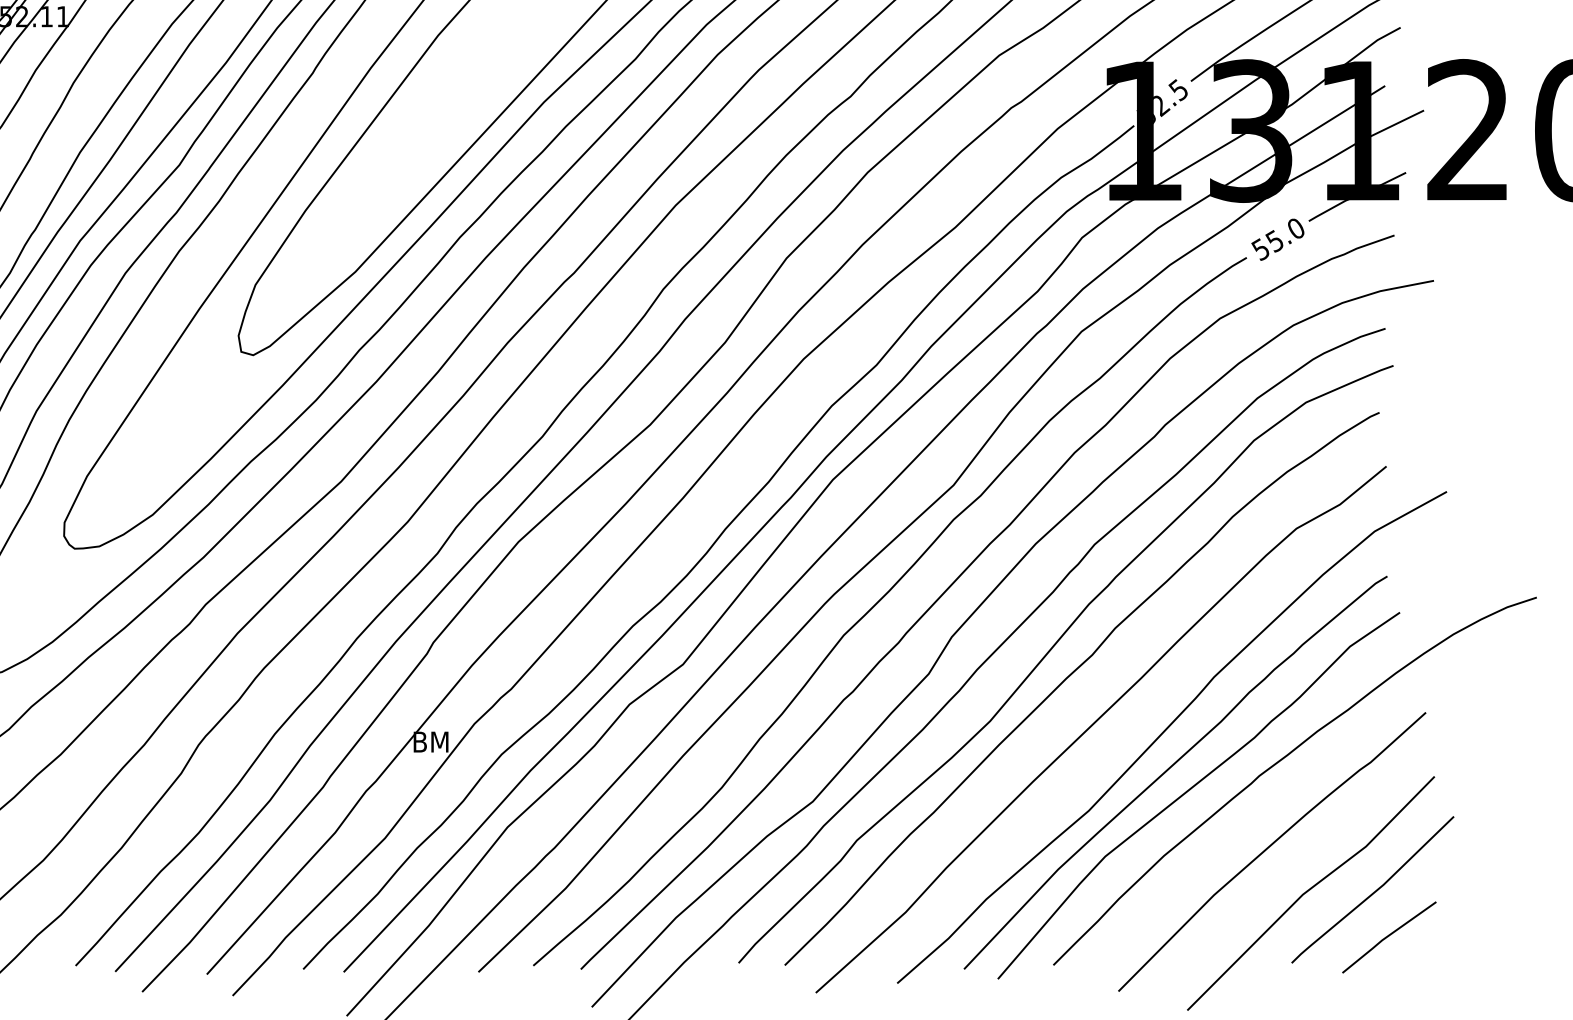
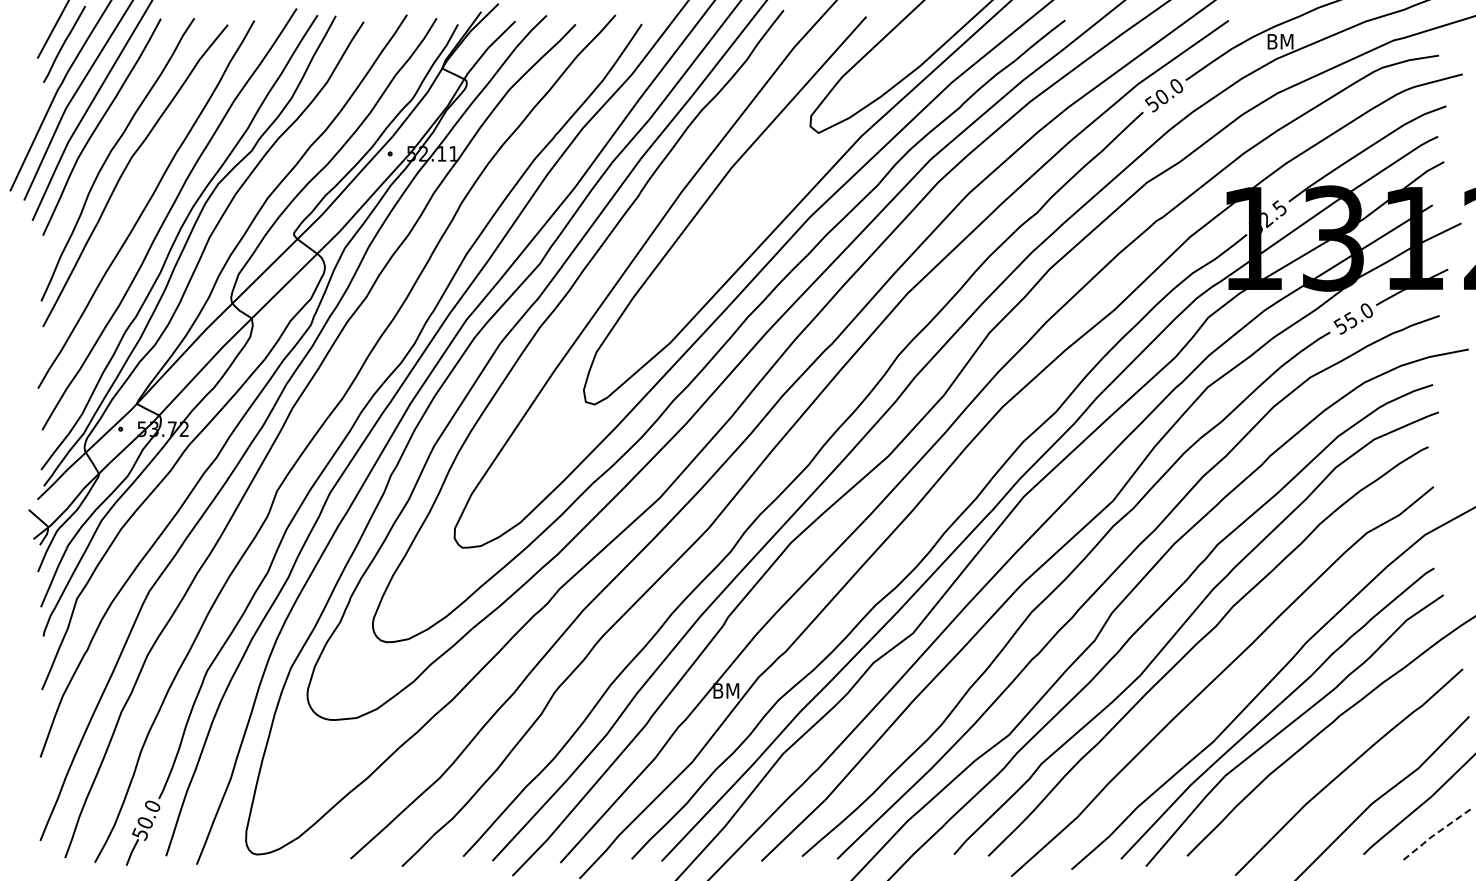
line: (1386, 937) -> (1433, 835), solid -> dashed

